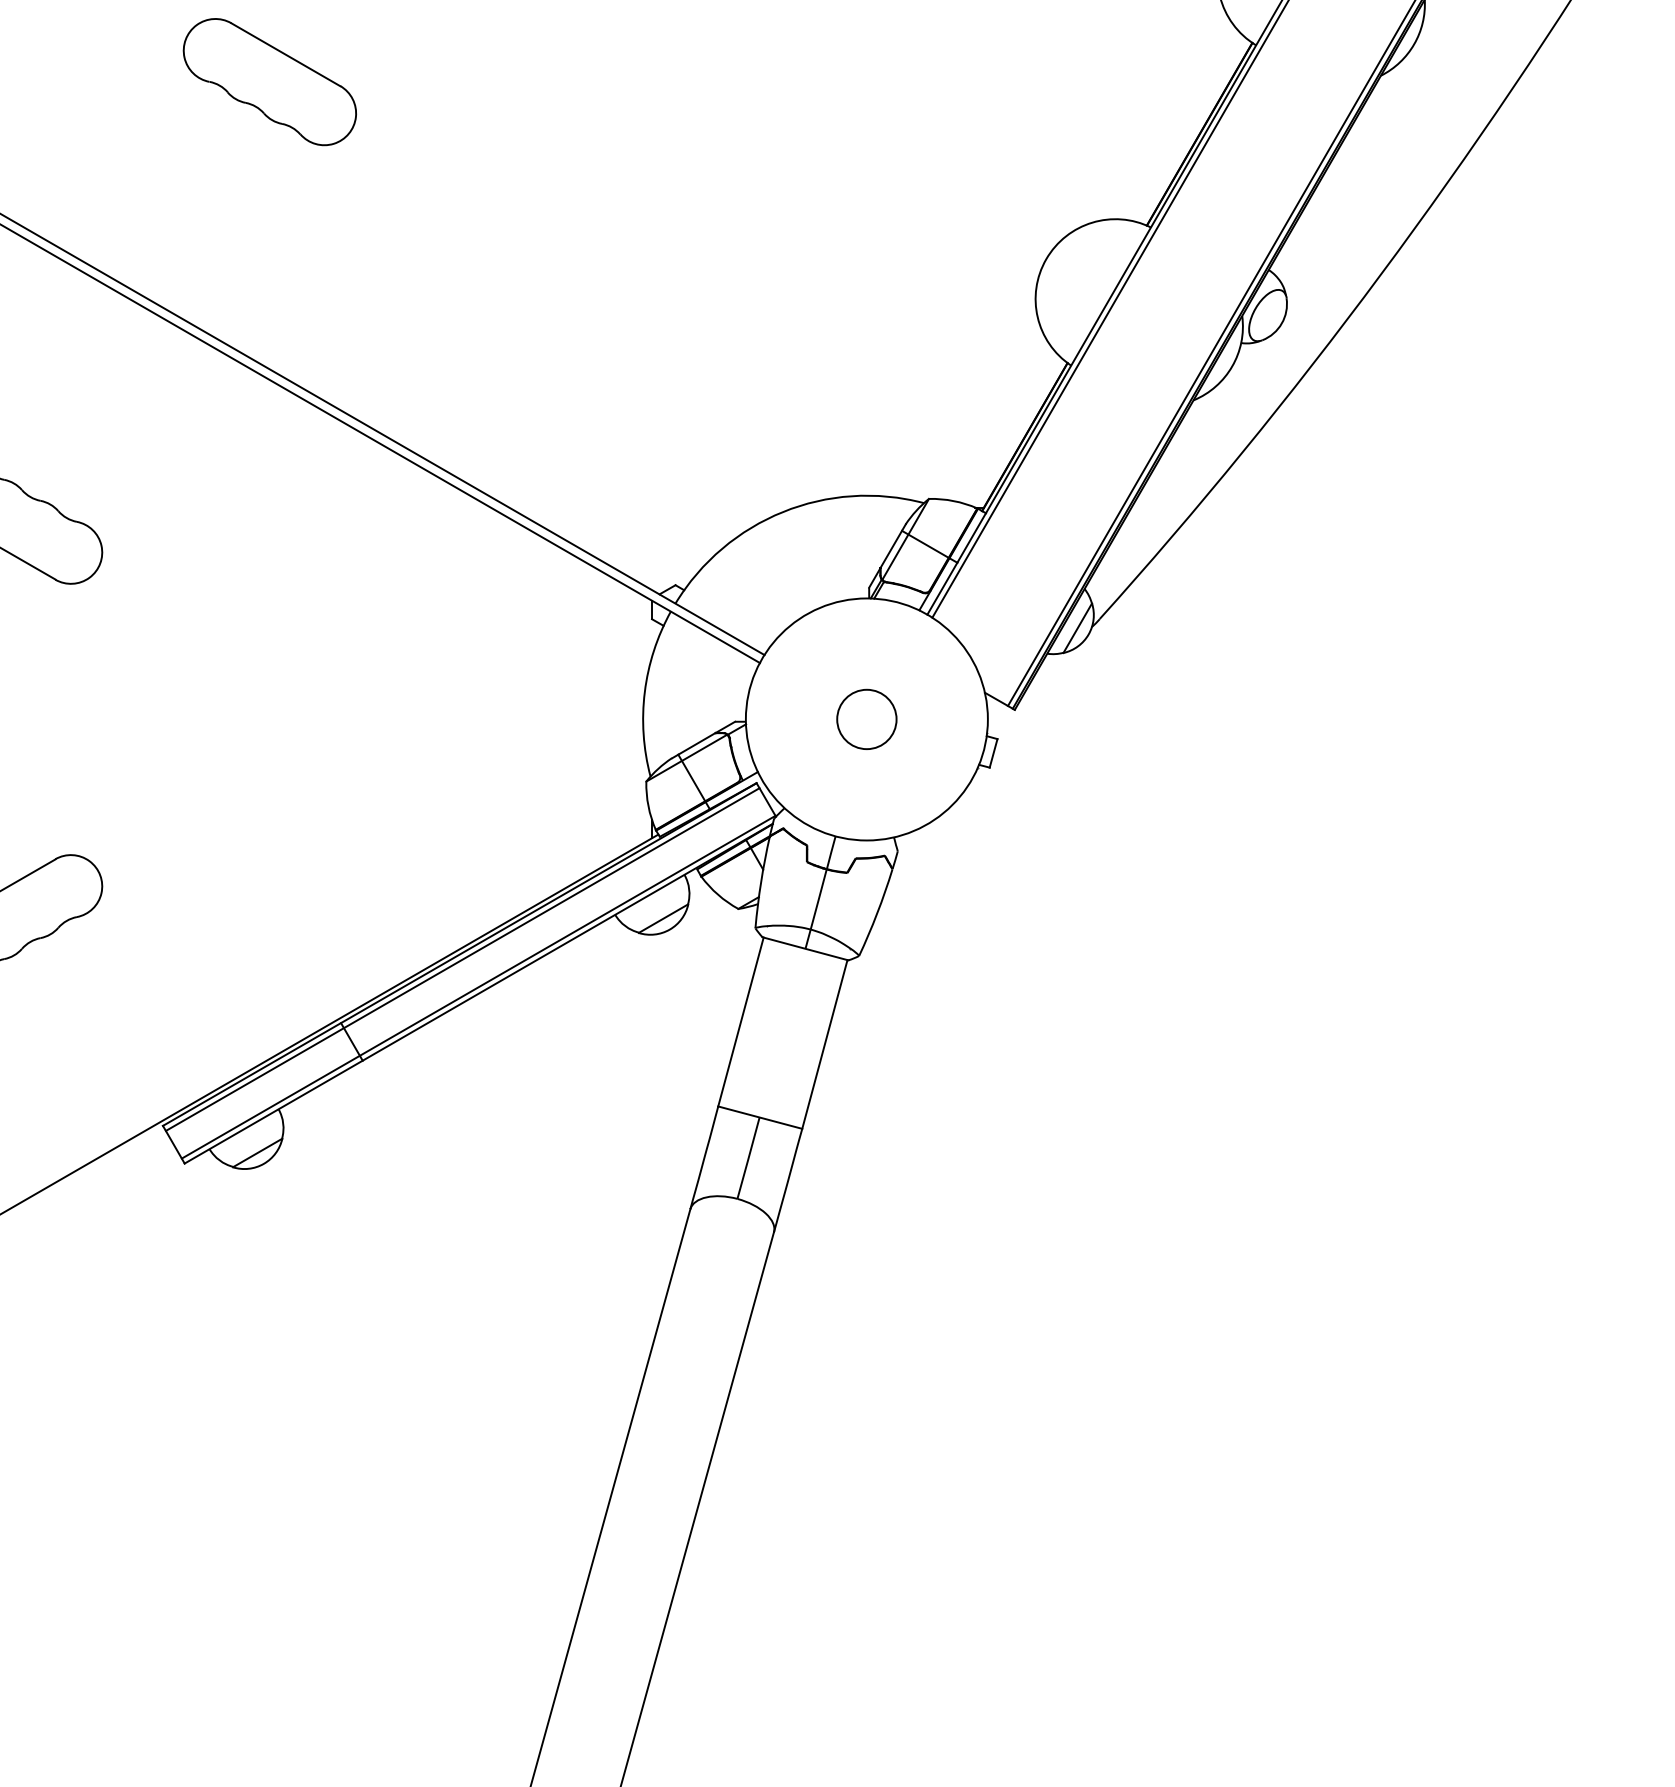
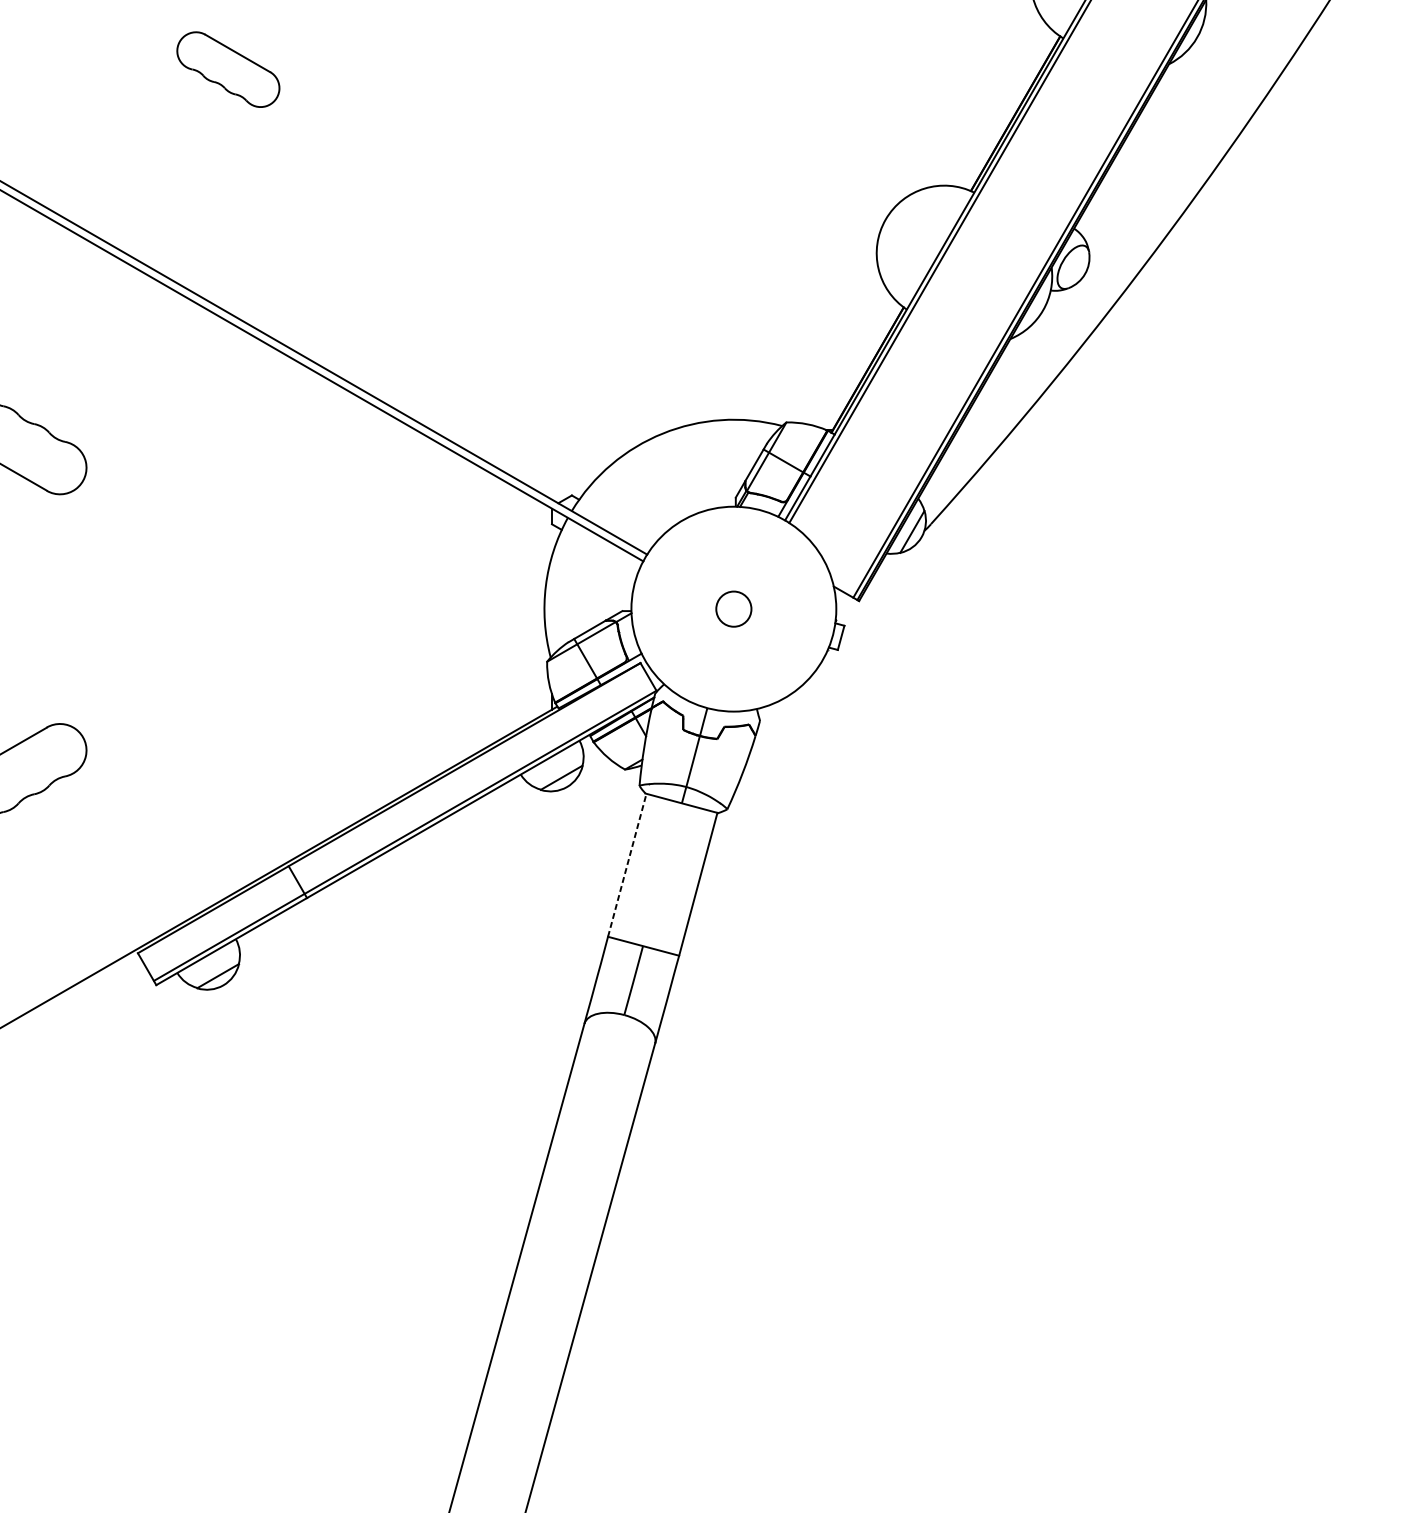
part: (269, 82) -> (228, 69), size x0.7
circle: (866, 719) -> (733, 609), size x0.7
line: (462, 959) -> (391, 812), removed
line: (741, 1021) -> (627, 864), solid -> dashed

